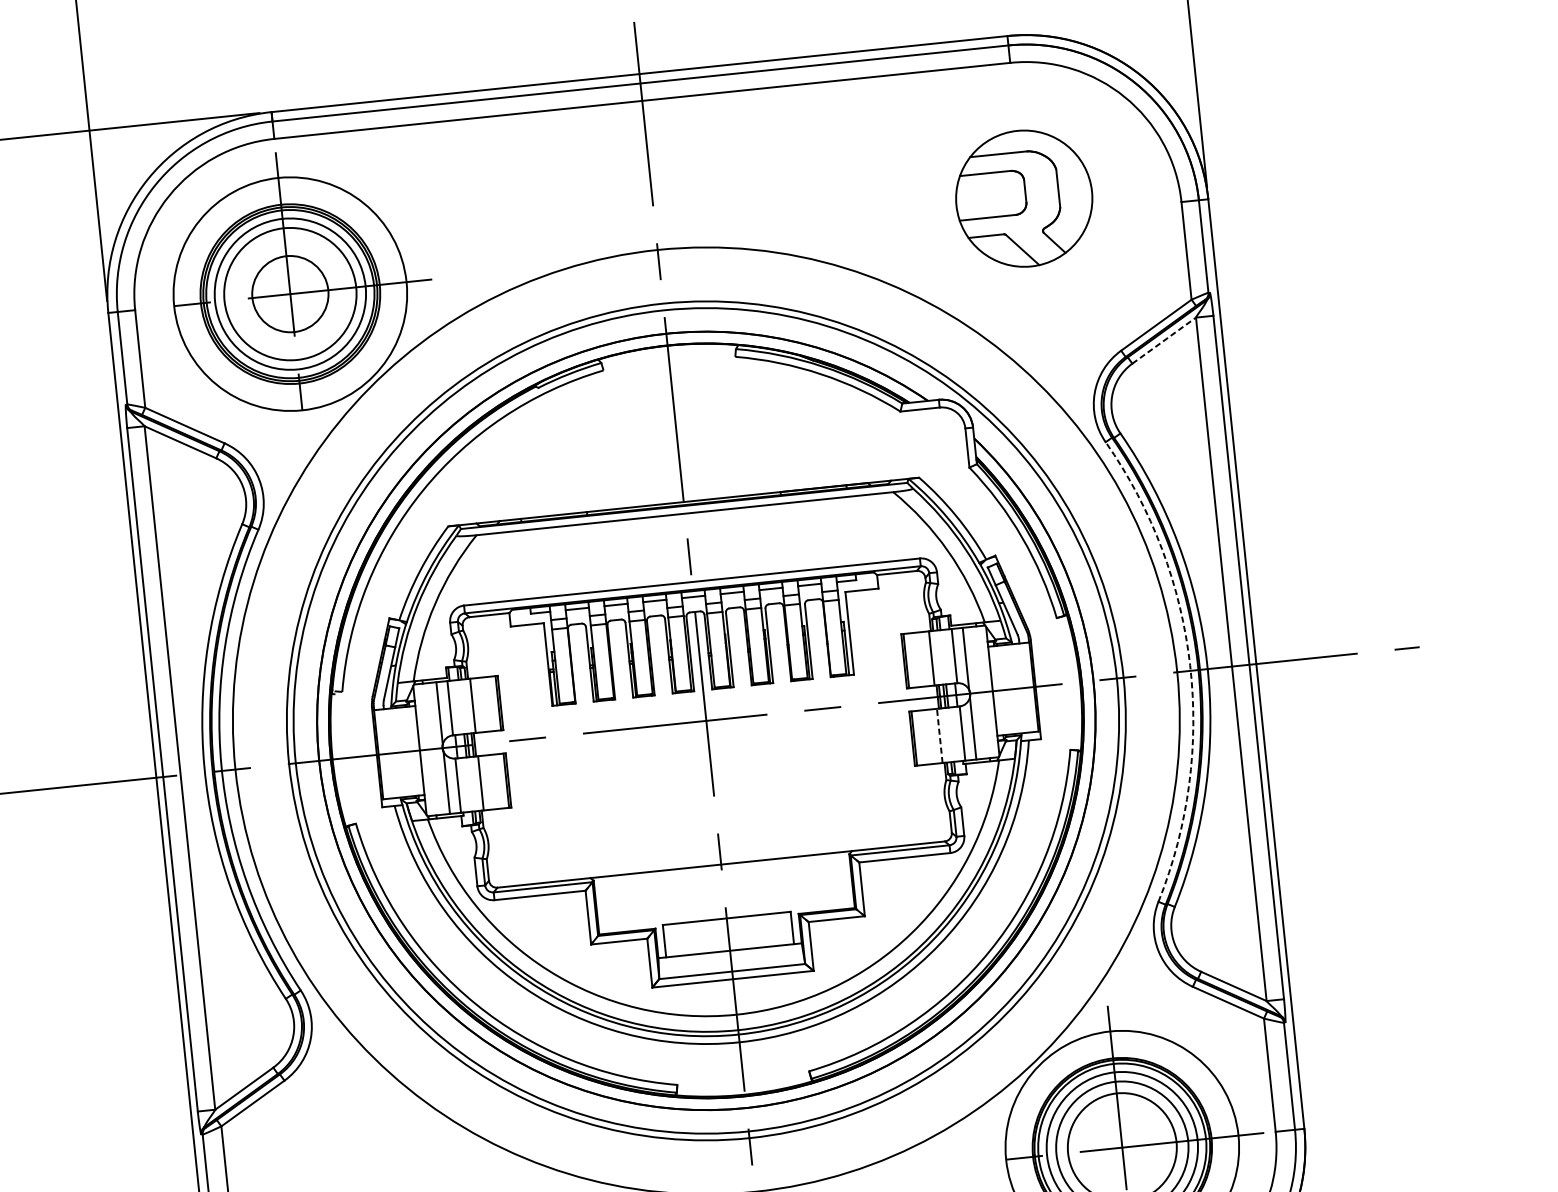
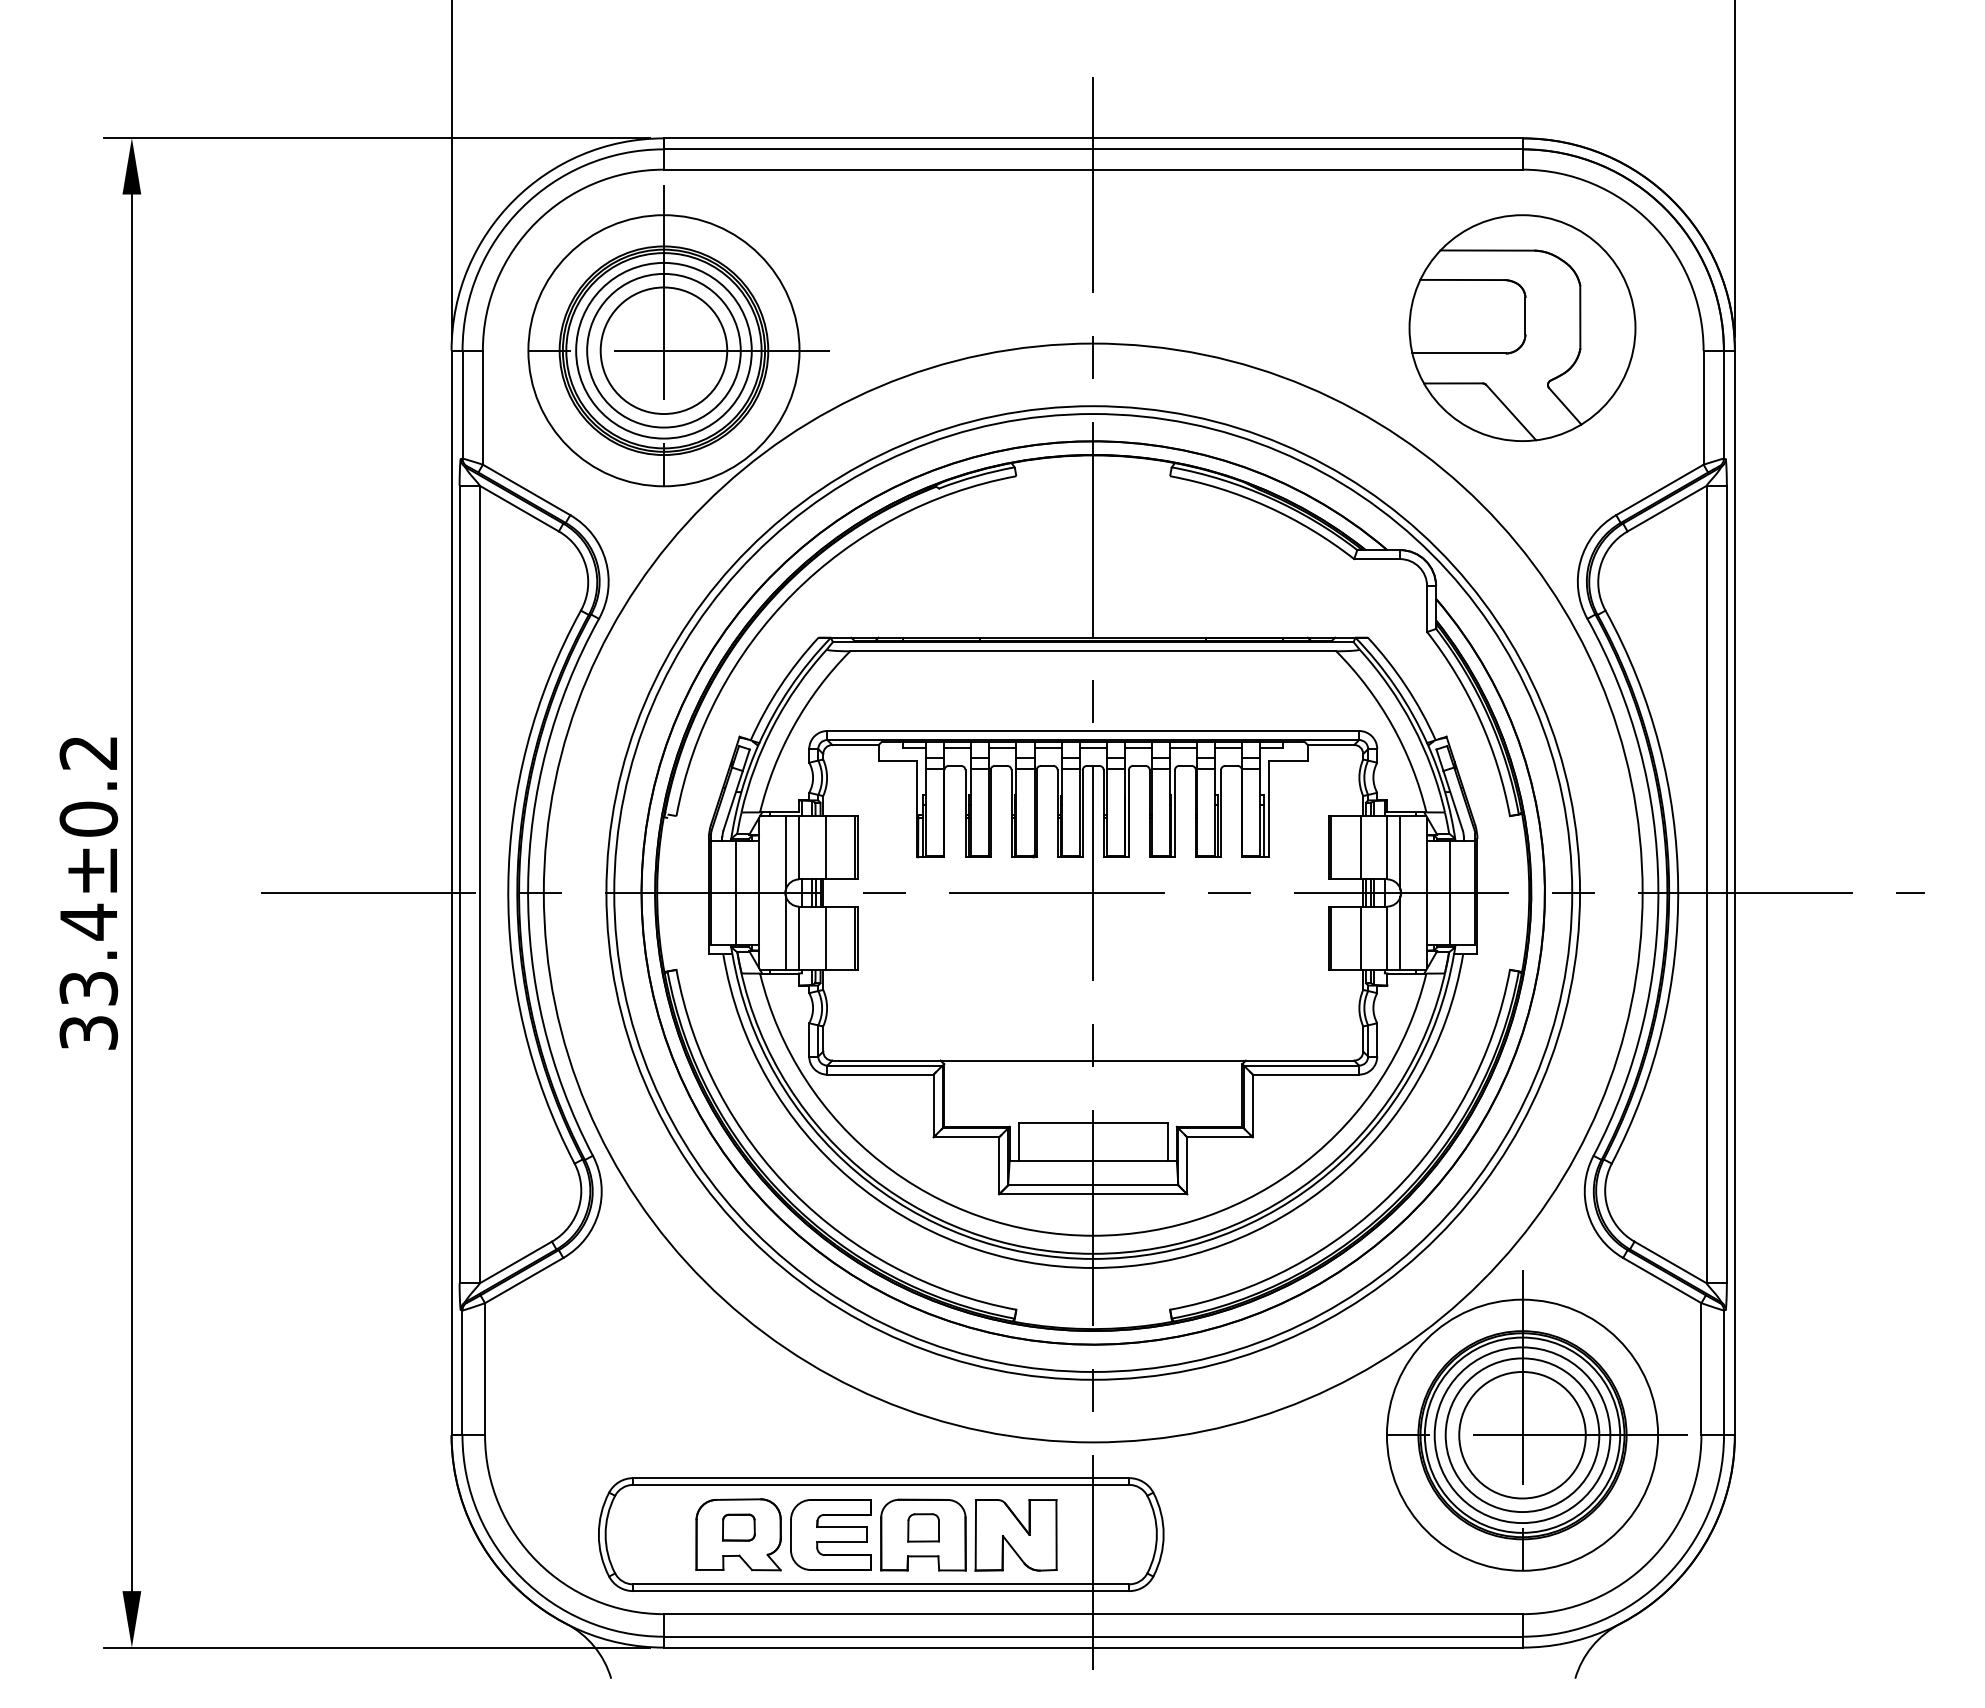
part: (1024, 198) -> (1522, 327), size x1.43
circle: (289, 293) -> (663, 350), size x1.43
line: (1164, 340) -> (1667, 508), dashed -> solid
arc: (1190, 665) -> (1658, 886), dashed -> solid
line: (1012, 688) -> (1450, 892), added
line: (939, 736) -> (1360, 938), dashed -> solid
line: (400, 752) -> (736, 892), added

